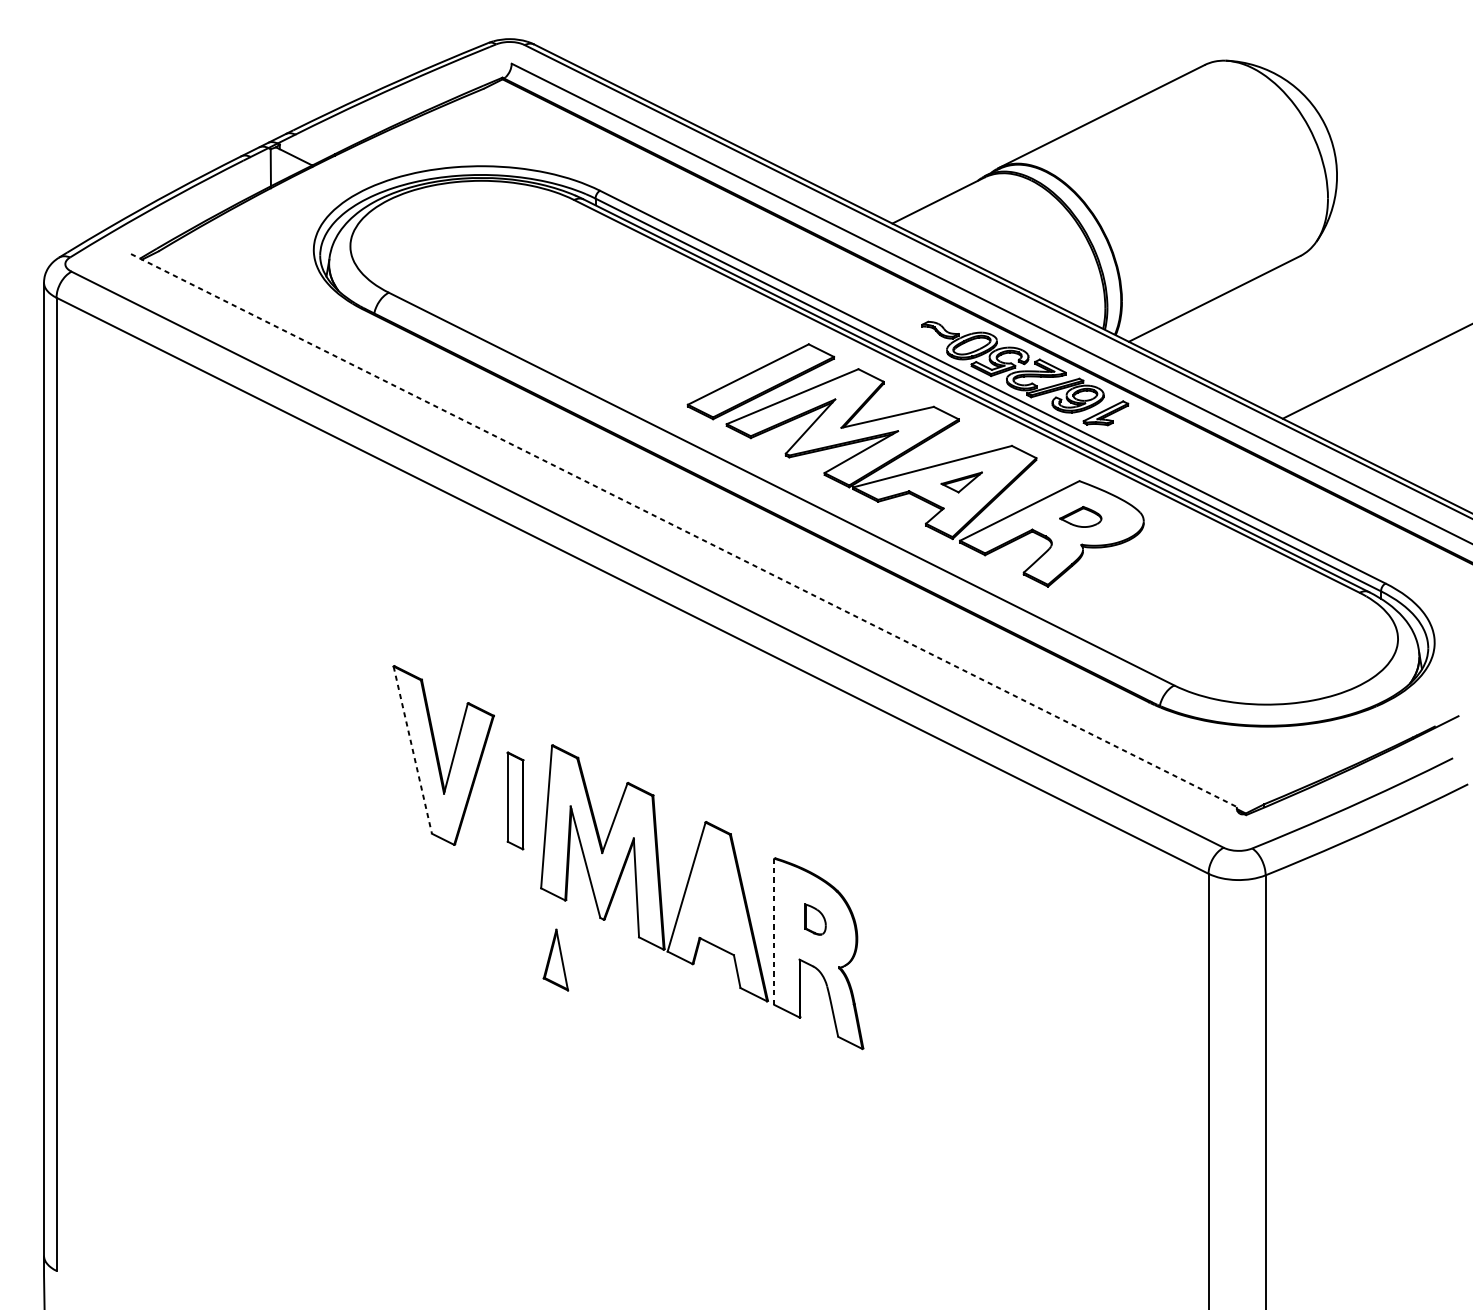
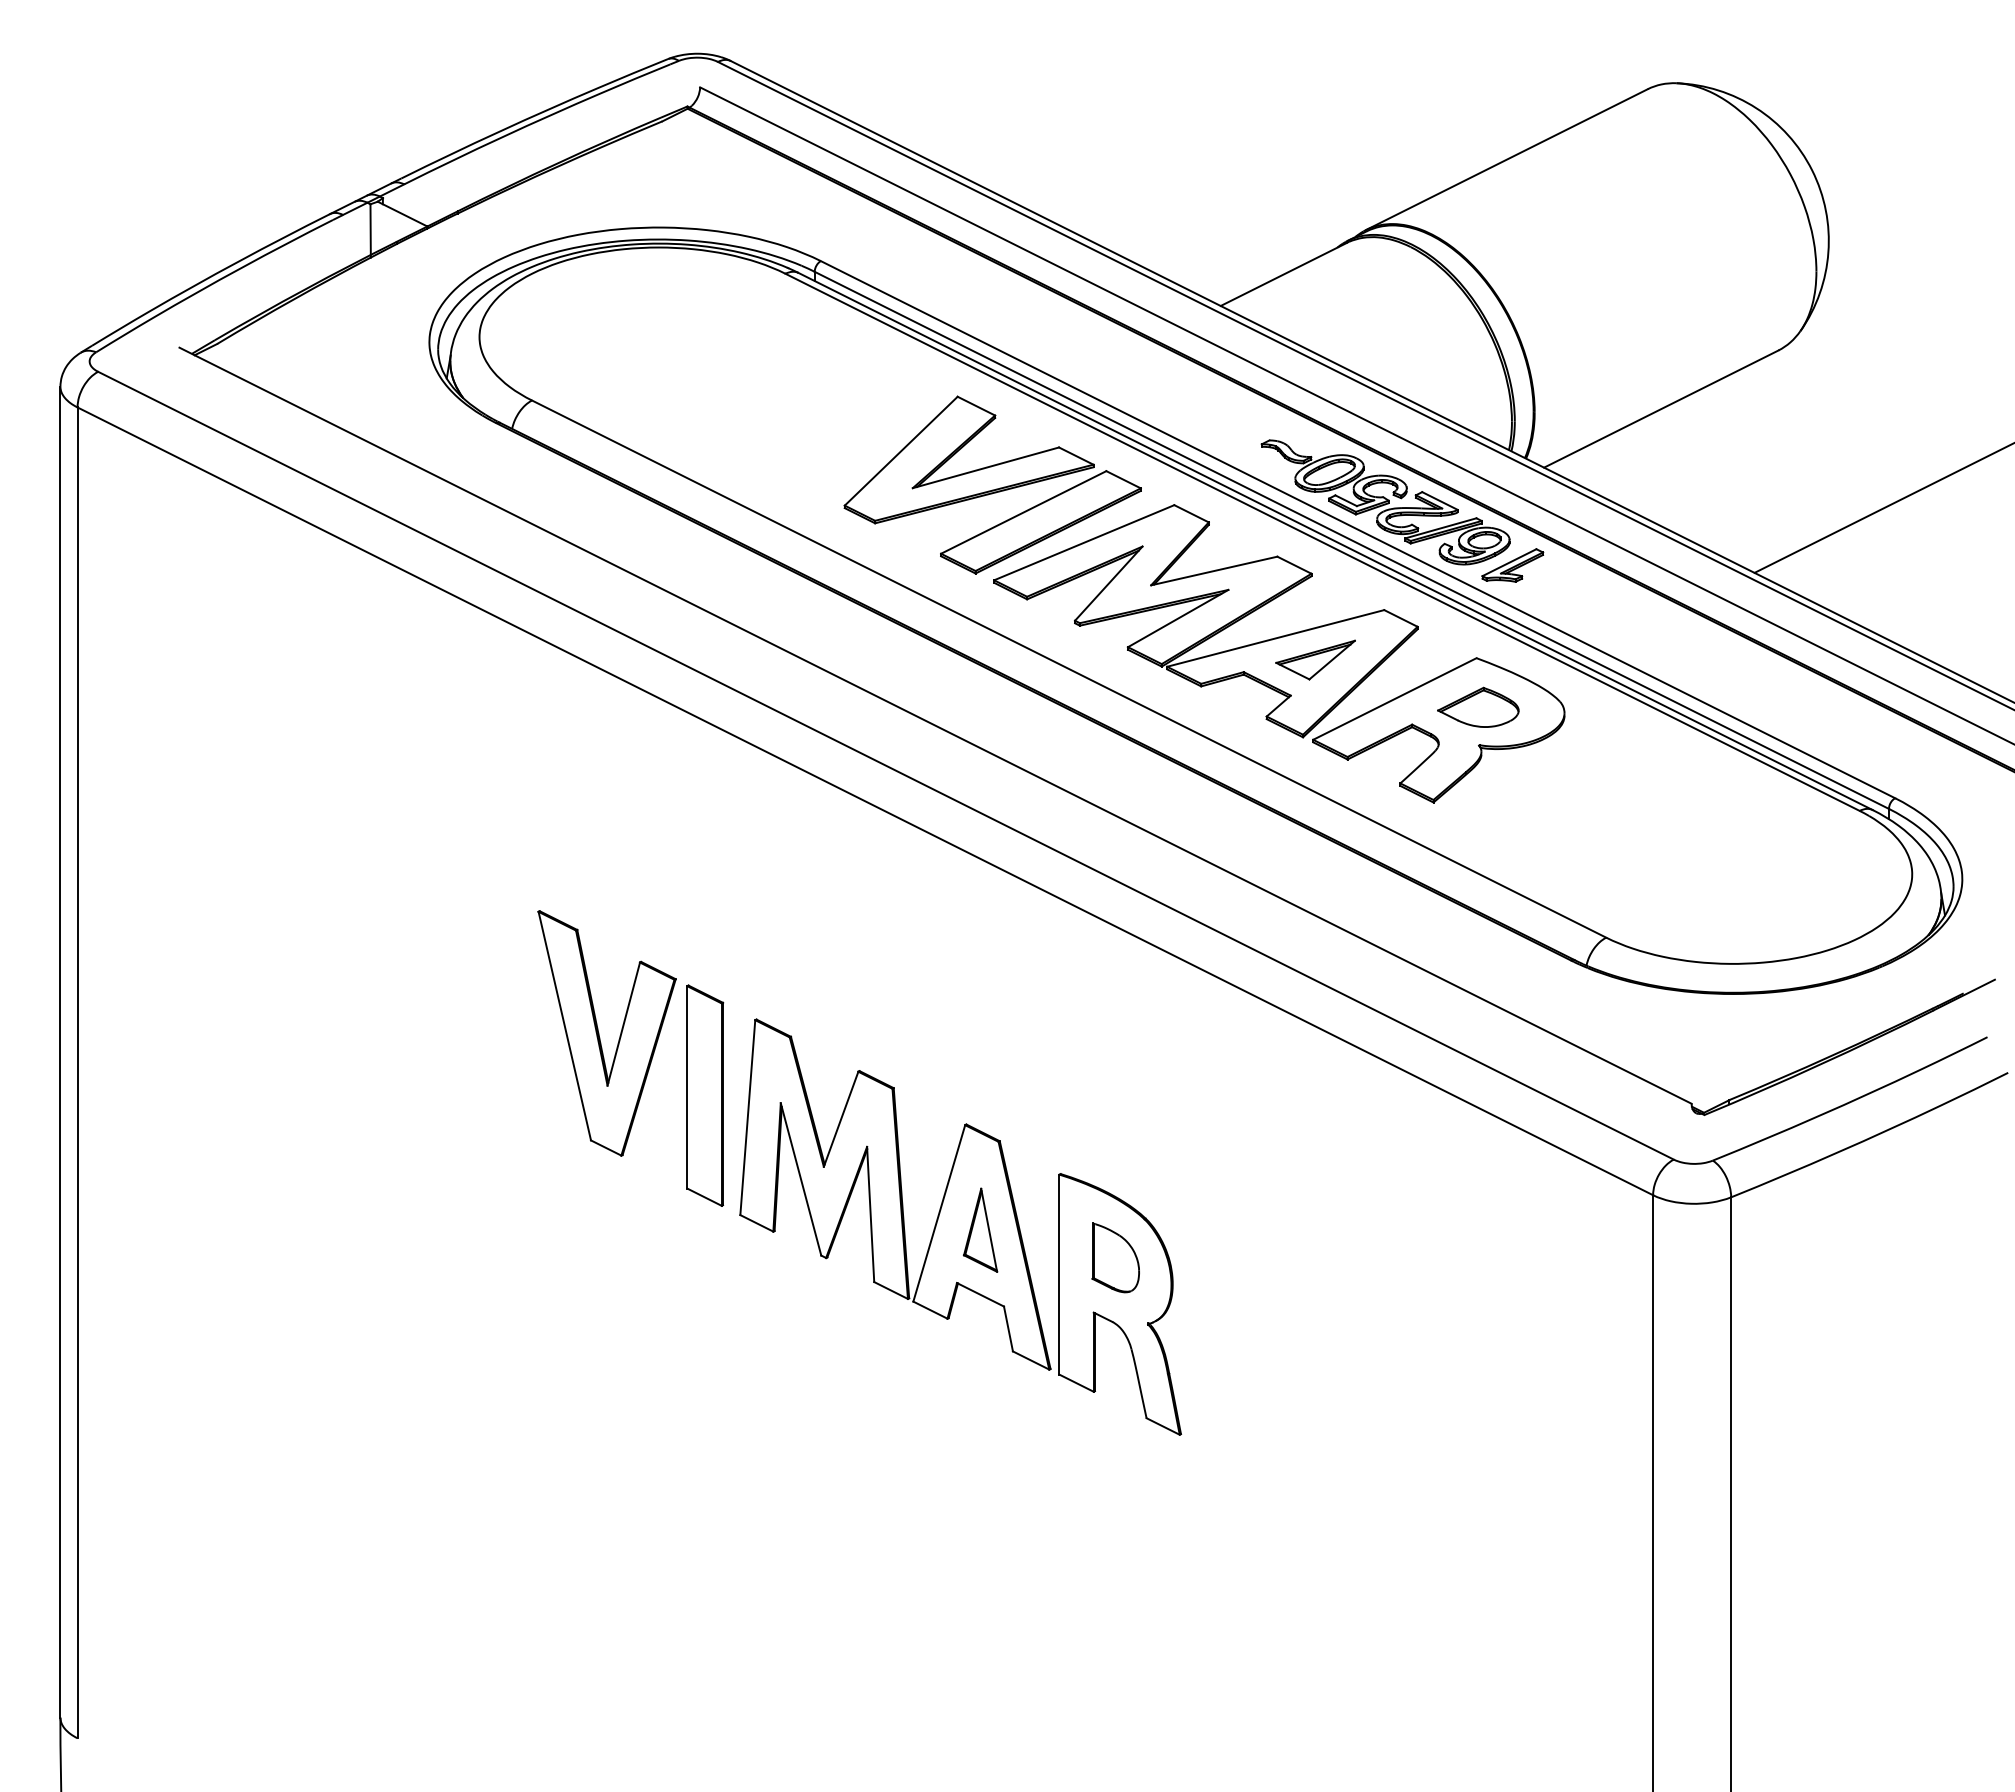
part: (710, 343) -> (971, 470), added
part: (961, 482) -> (1315, 659), size x1.43
part: (1080, 516) -> (1478, 706), size x1.43
line: (684, 530) -> (936, 725), dashed -> solid
line: (412, 750) -> (564, 1026), dashed -> solid
part: (515, 800) -> (705, 1095), size x1.67
part: (815, 919) -> (1115, 1257), size x1.67
line: (774, 932) -> (1059, 1275), dashed -> solid
part: (555, 959) -> (980, 1229), moved

